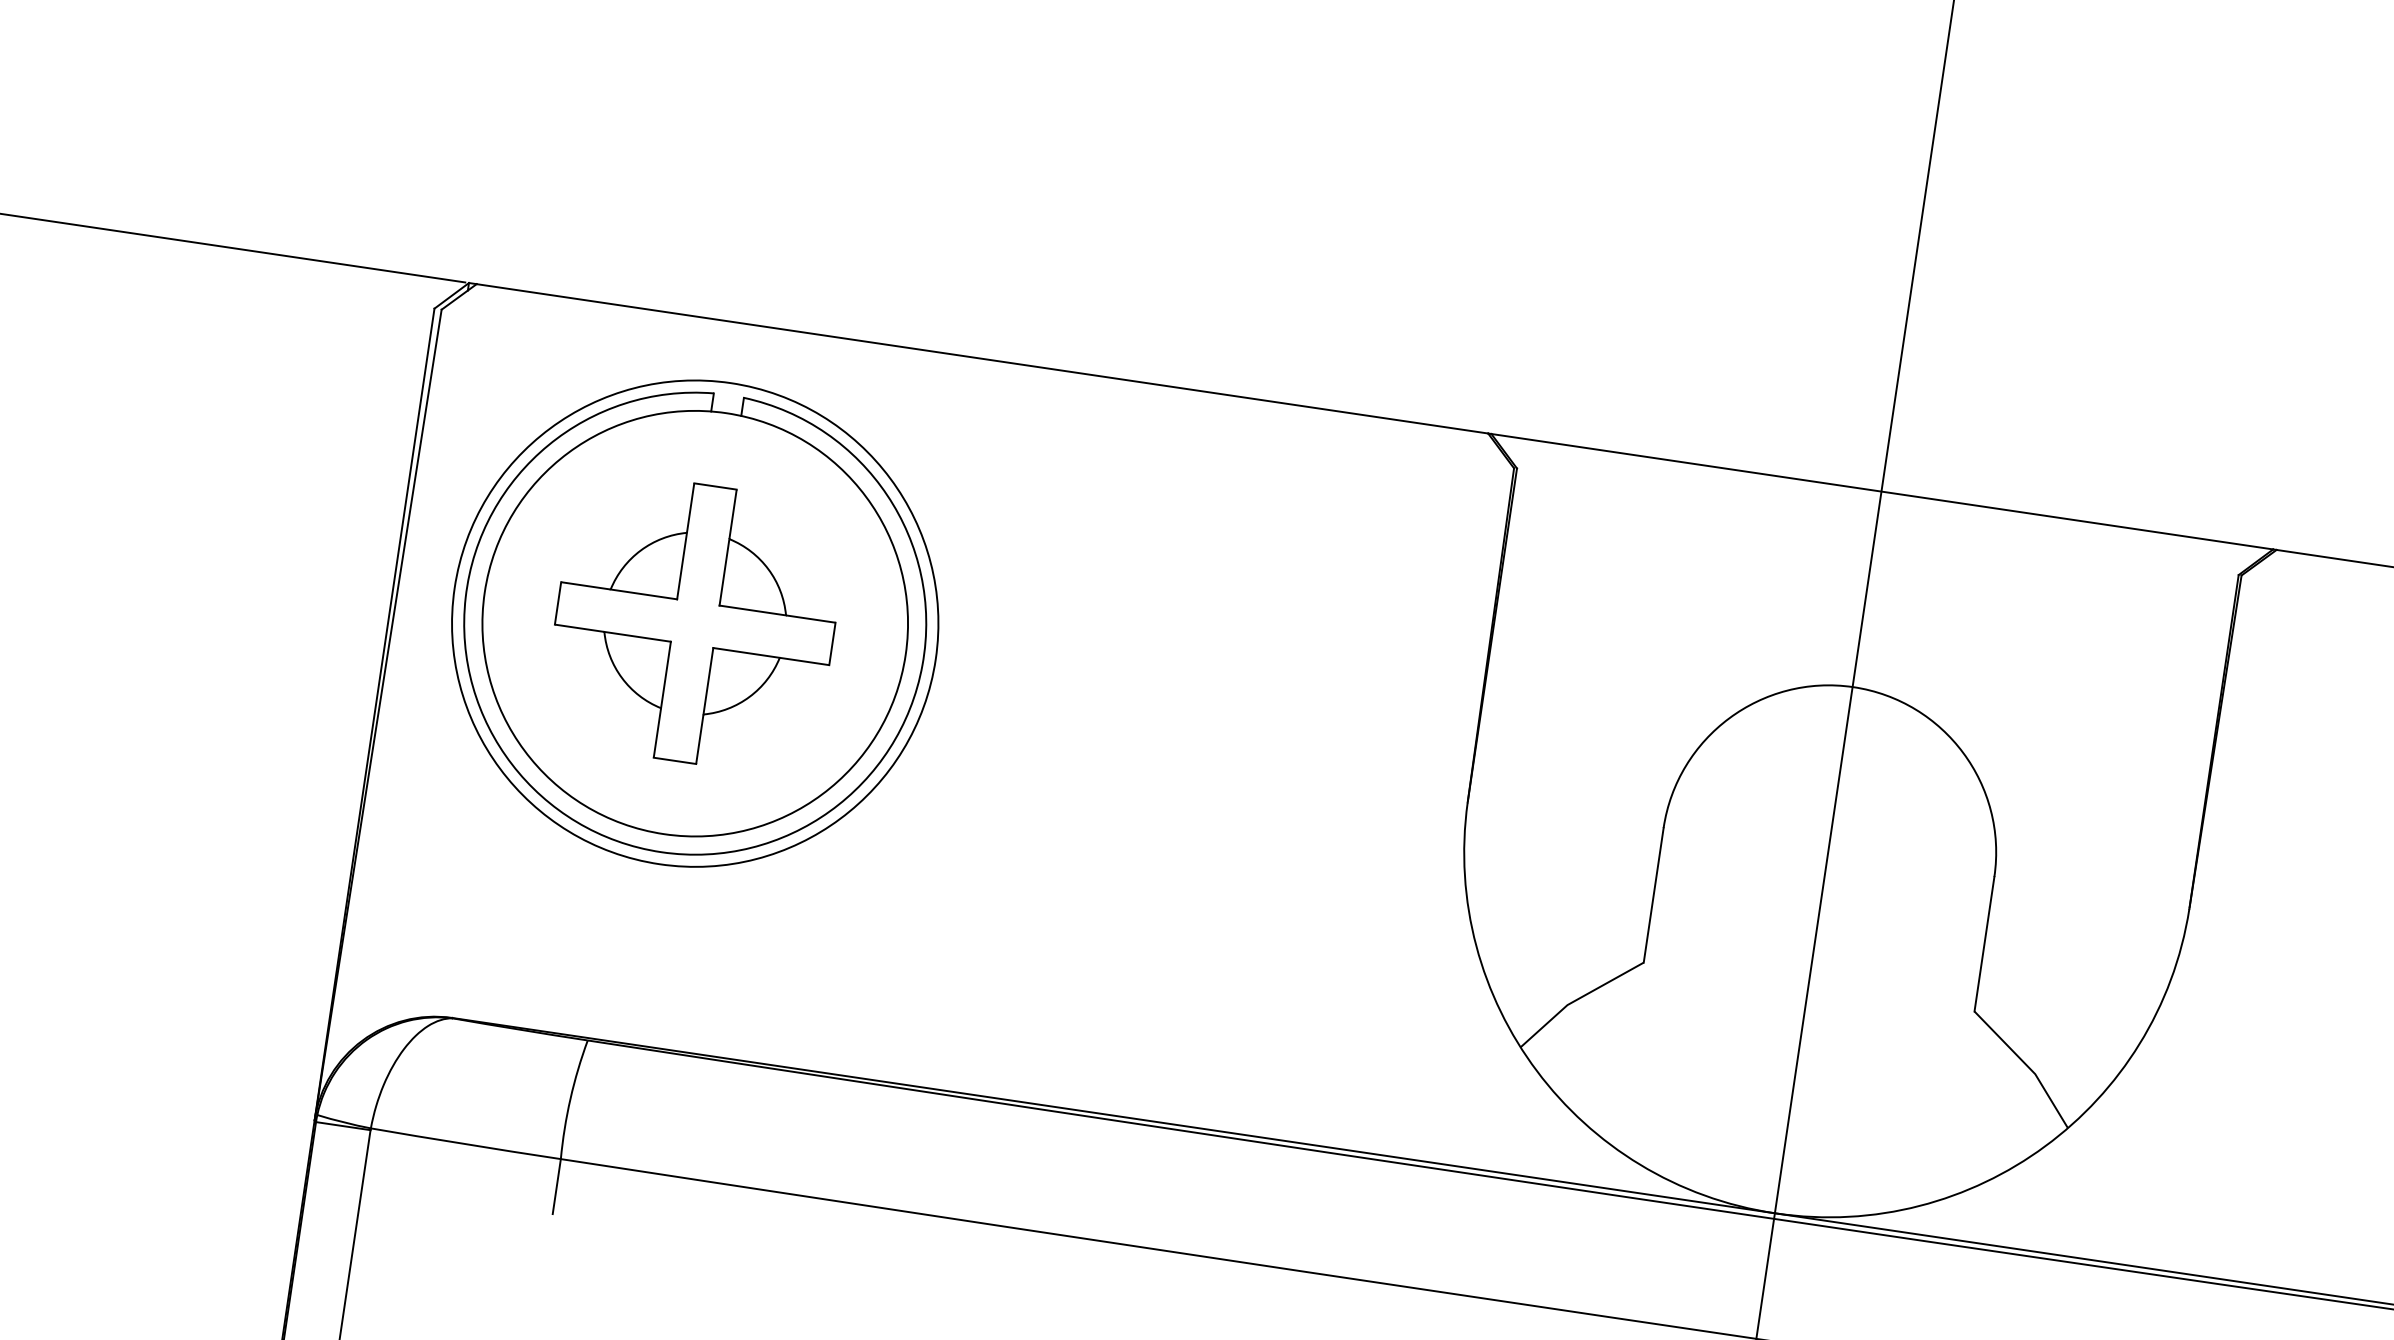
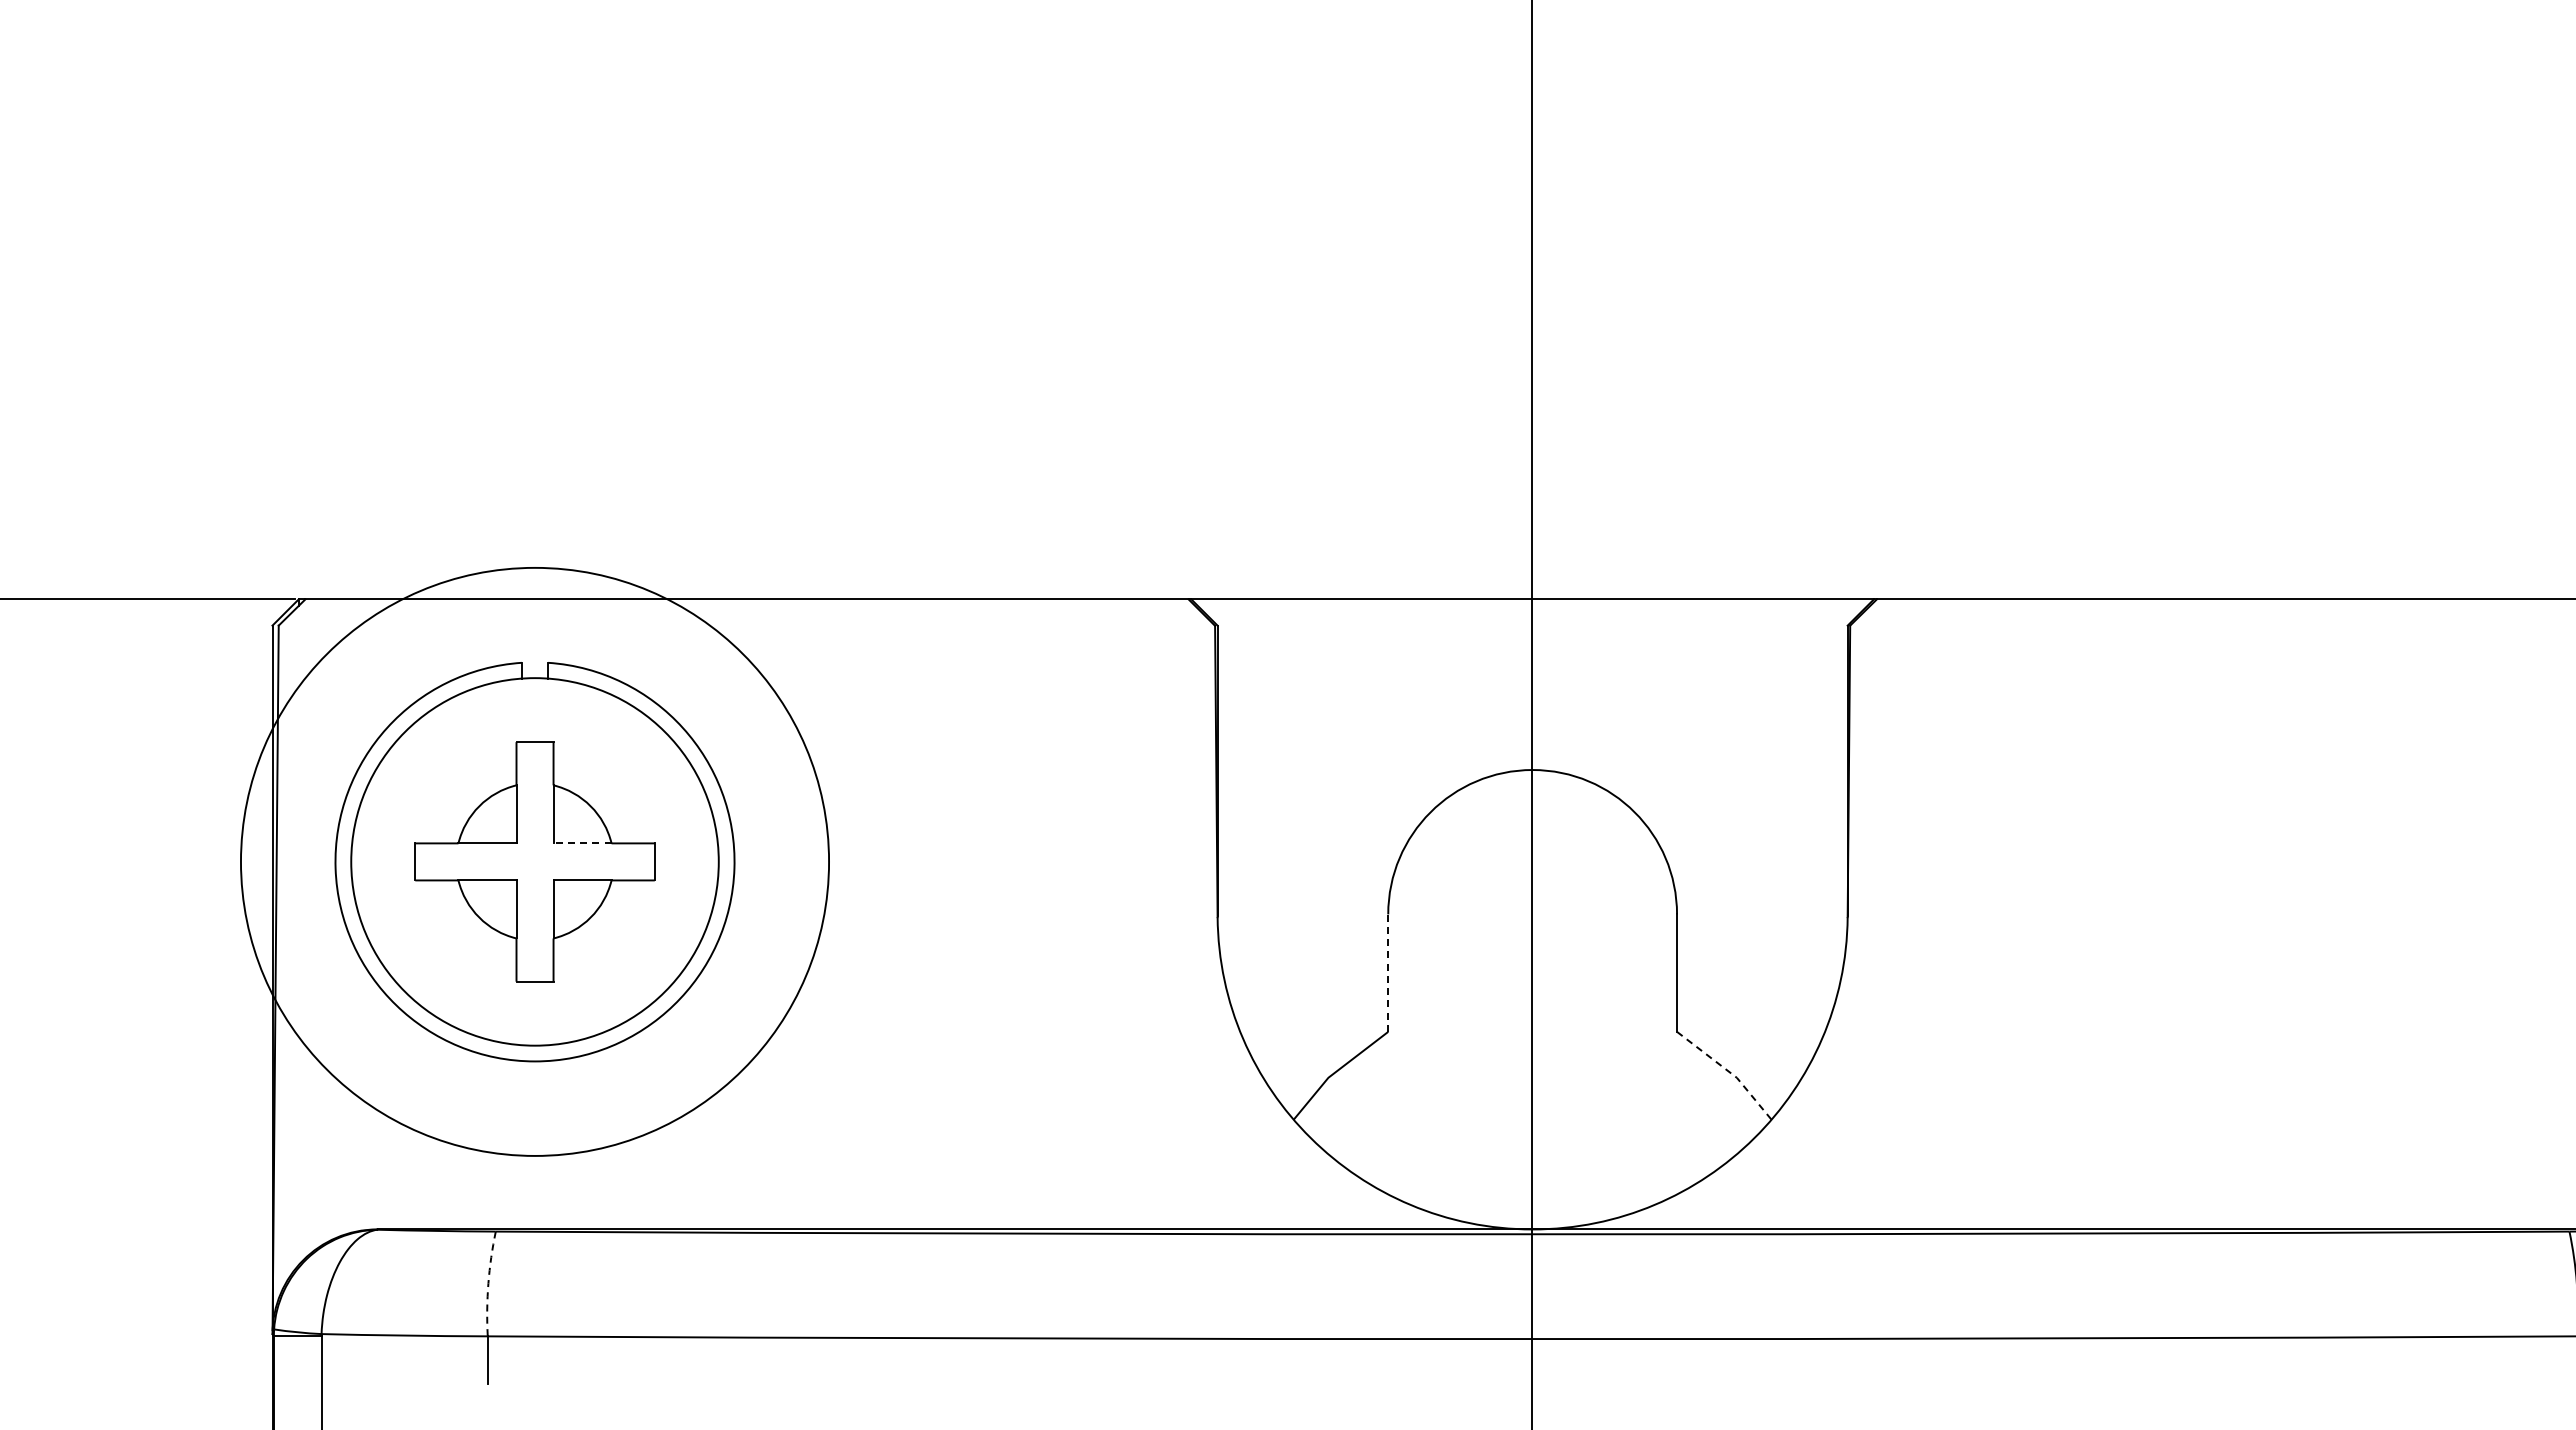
line: (752, 610) -> (582, 843), solid -> dashed
circle: (695, 623) -> (535, 861), size x1.4
line: (1653, 895) -> (1388, 973), solid -> dashed
line: (2026, 1065) -> (1728, 1071), solid -> dashed
arc: (570, 1098) -> (488, 1283), solid -> dashed

